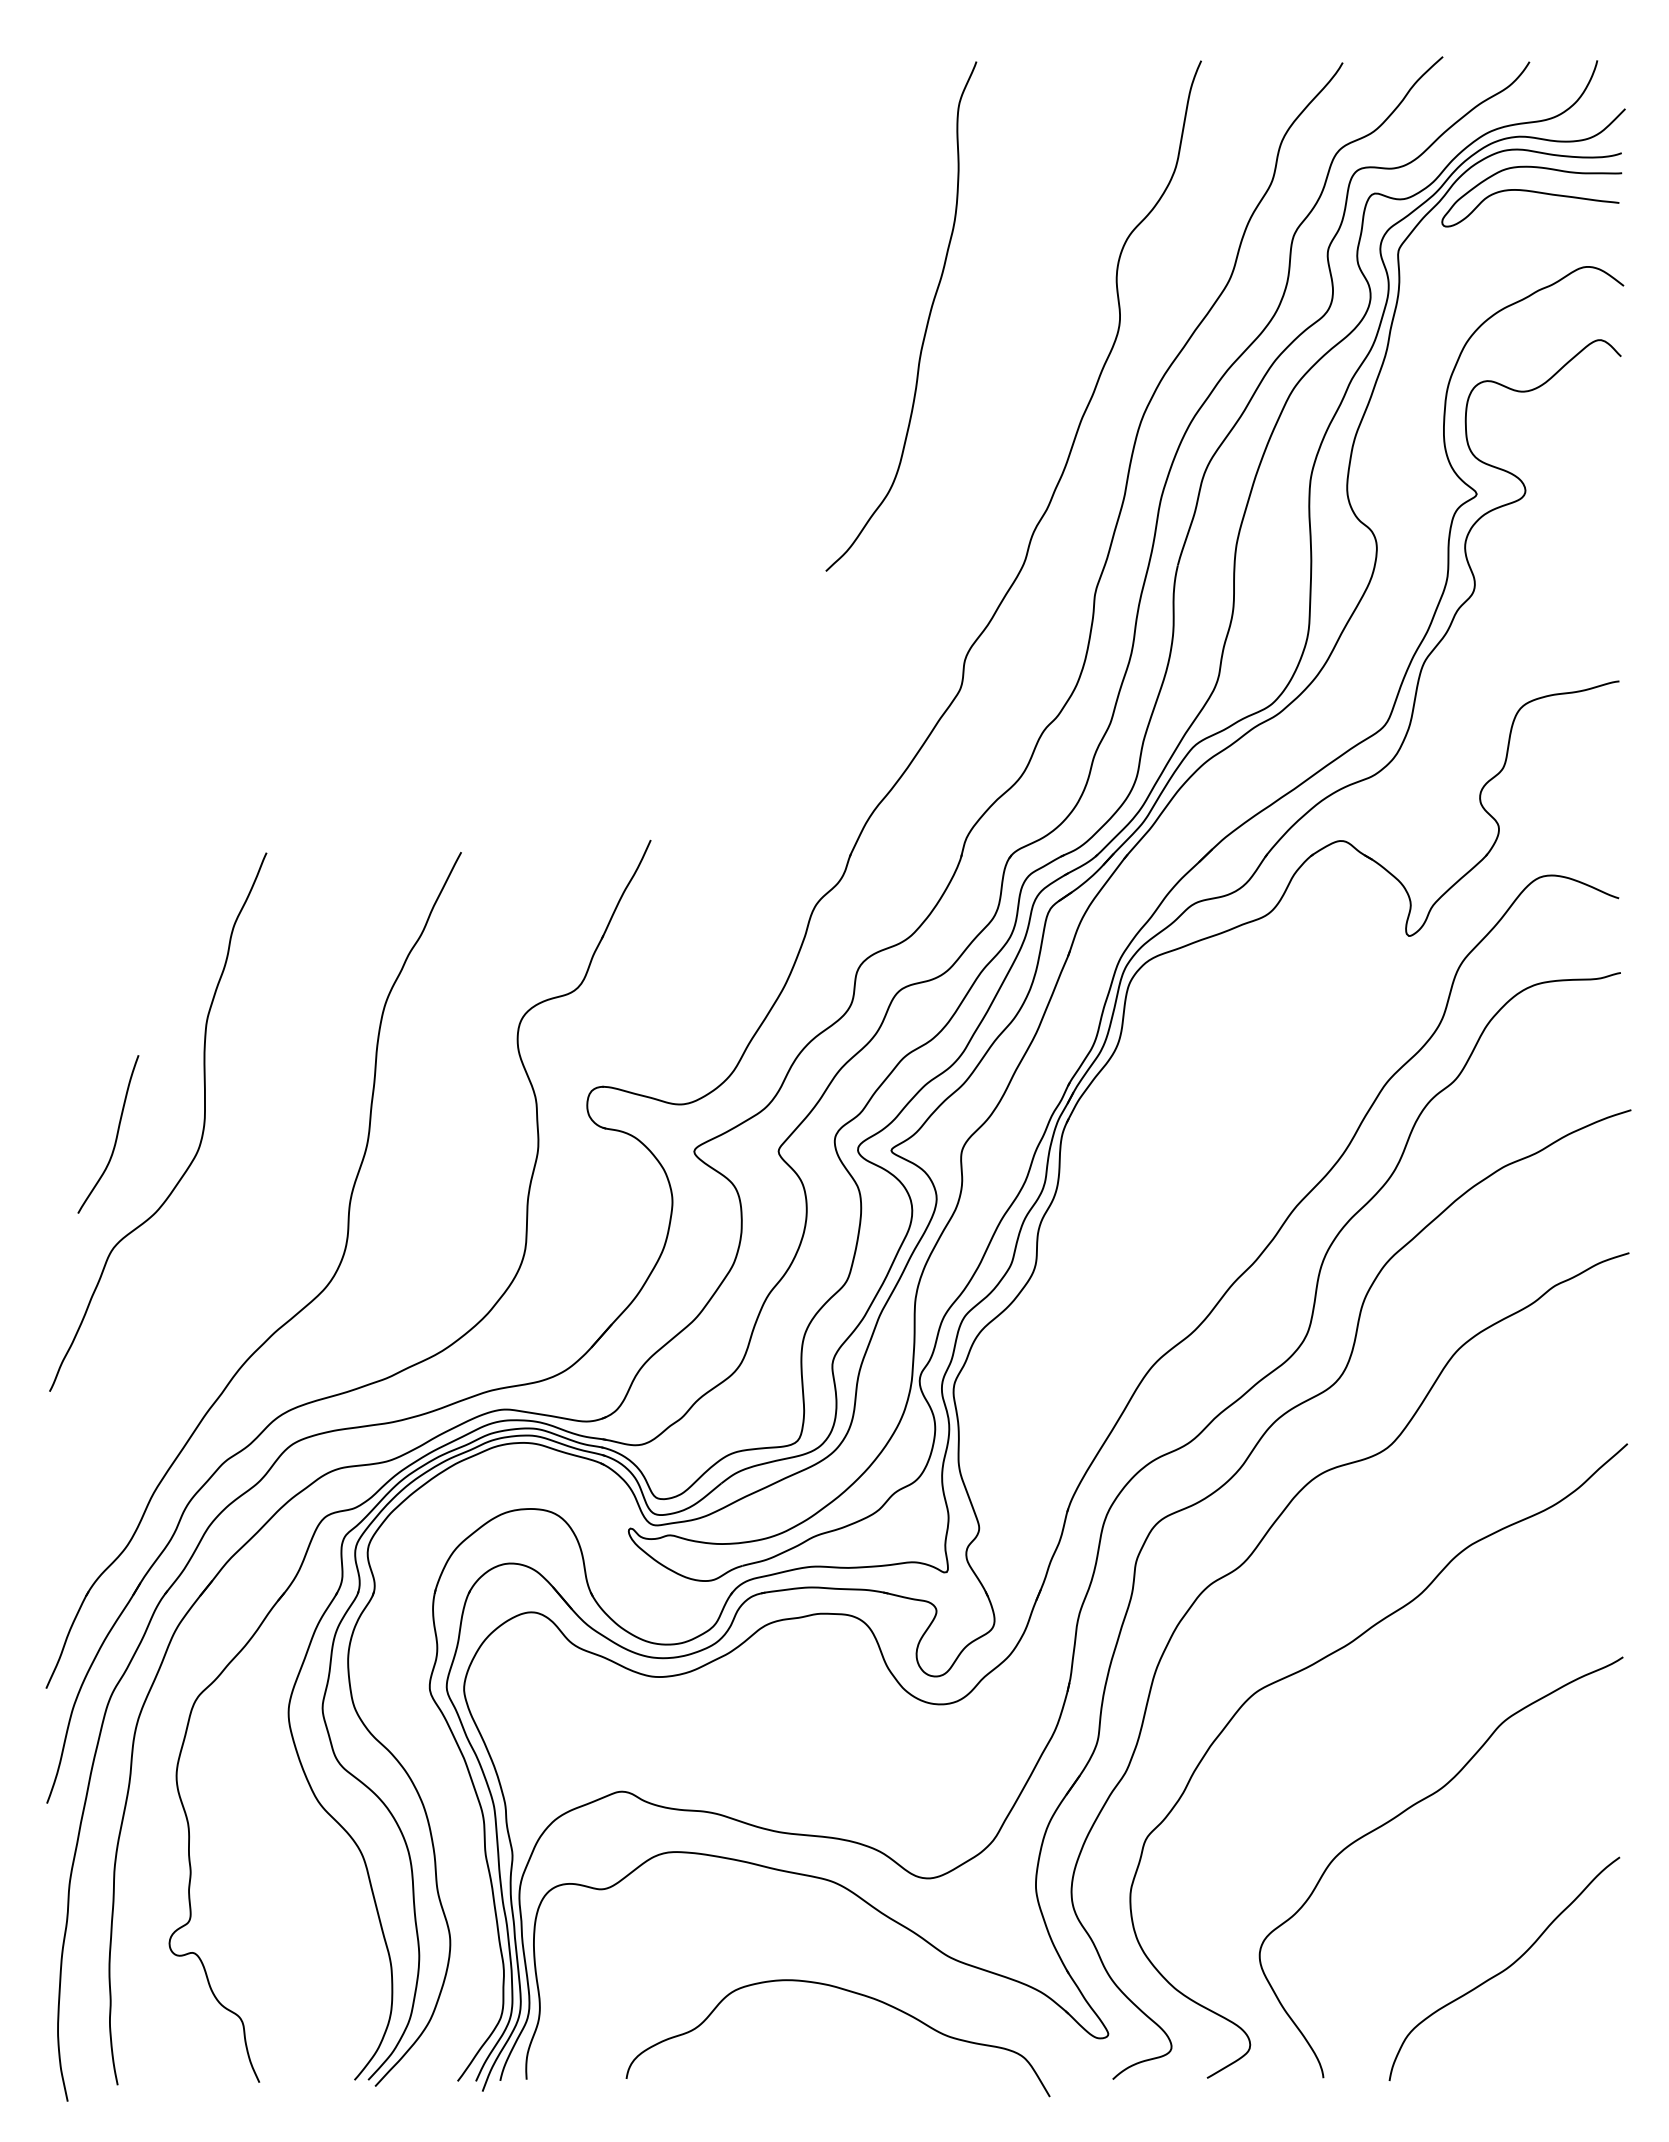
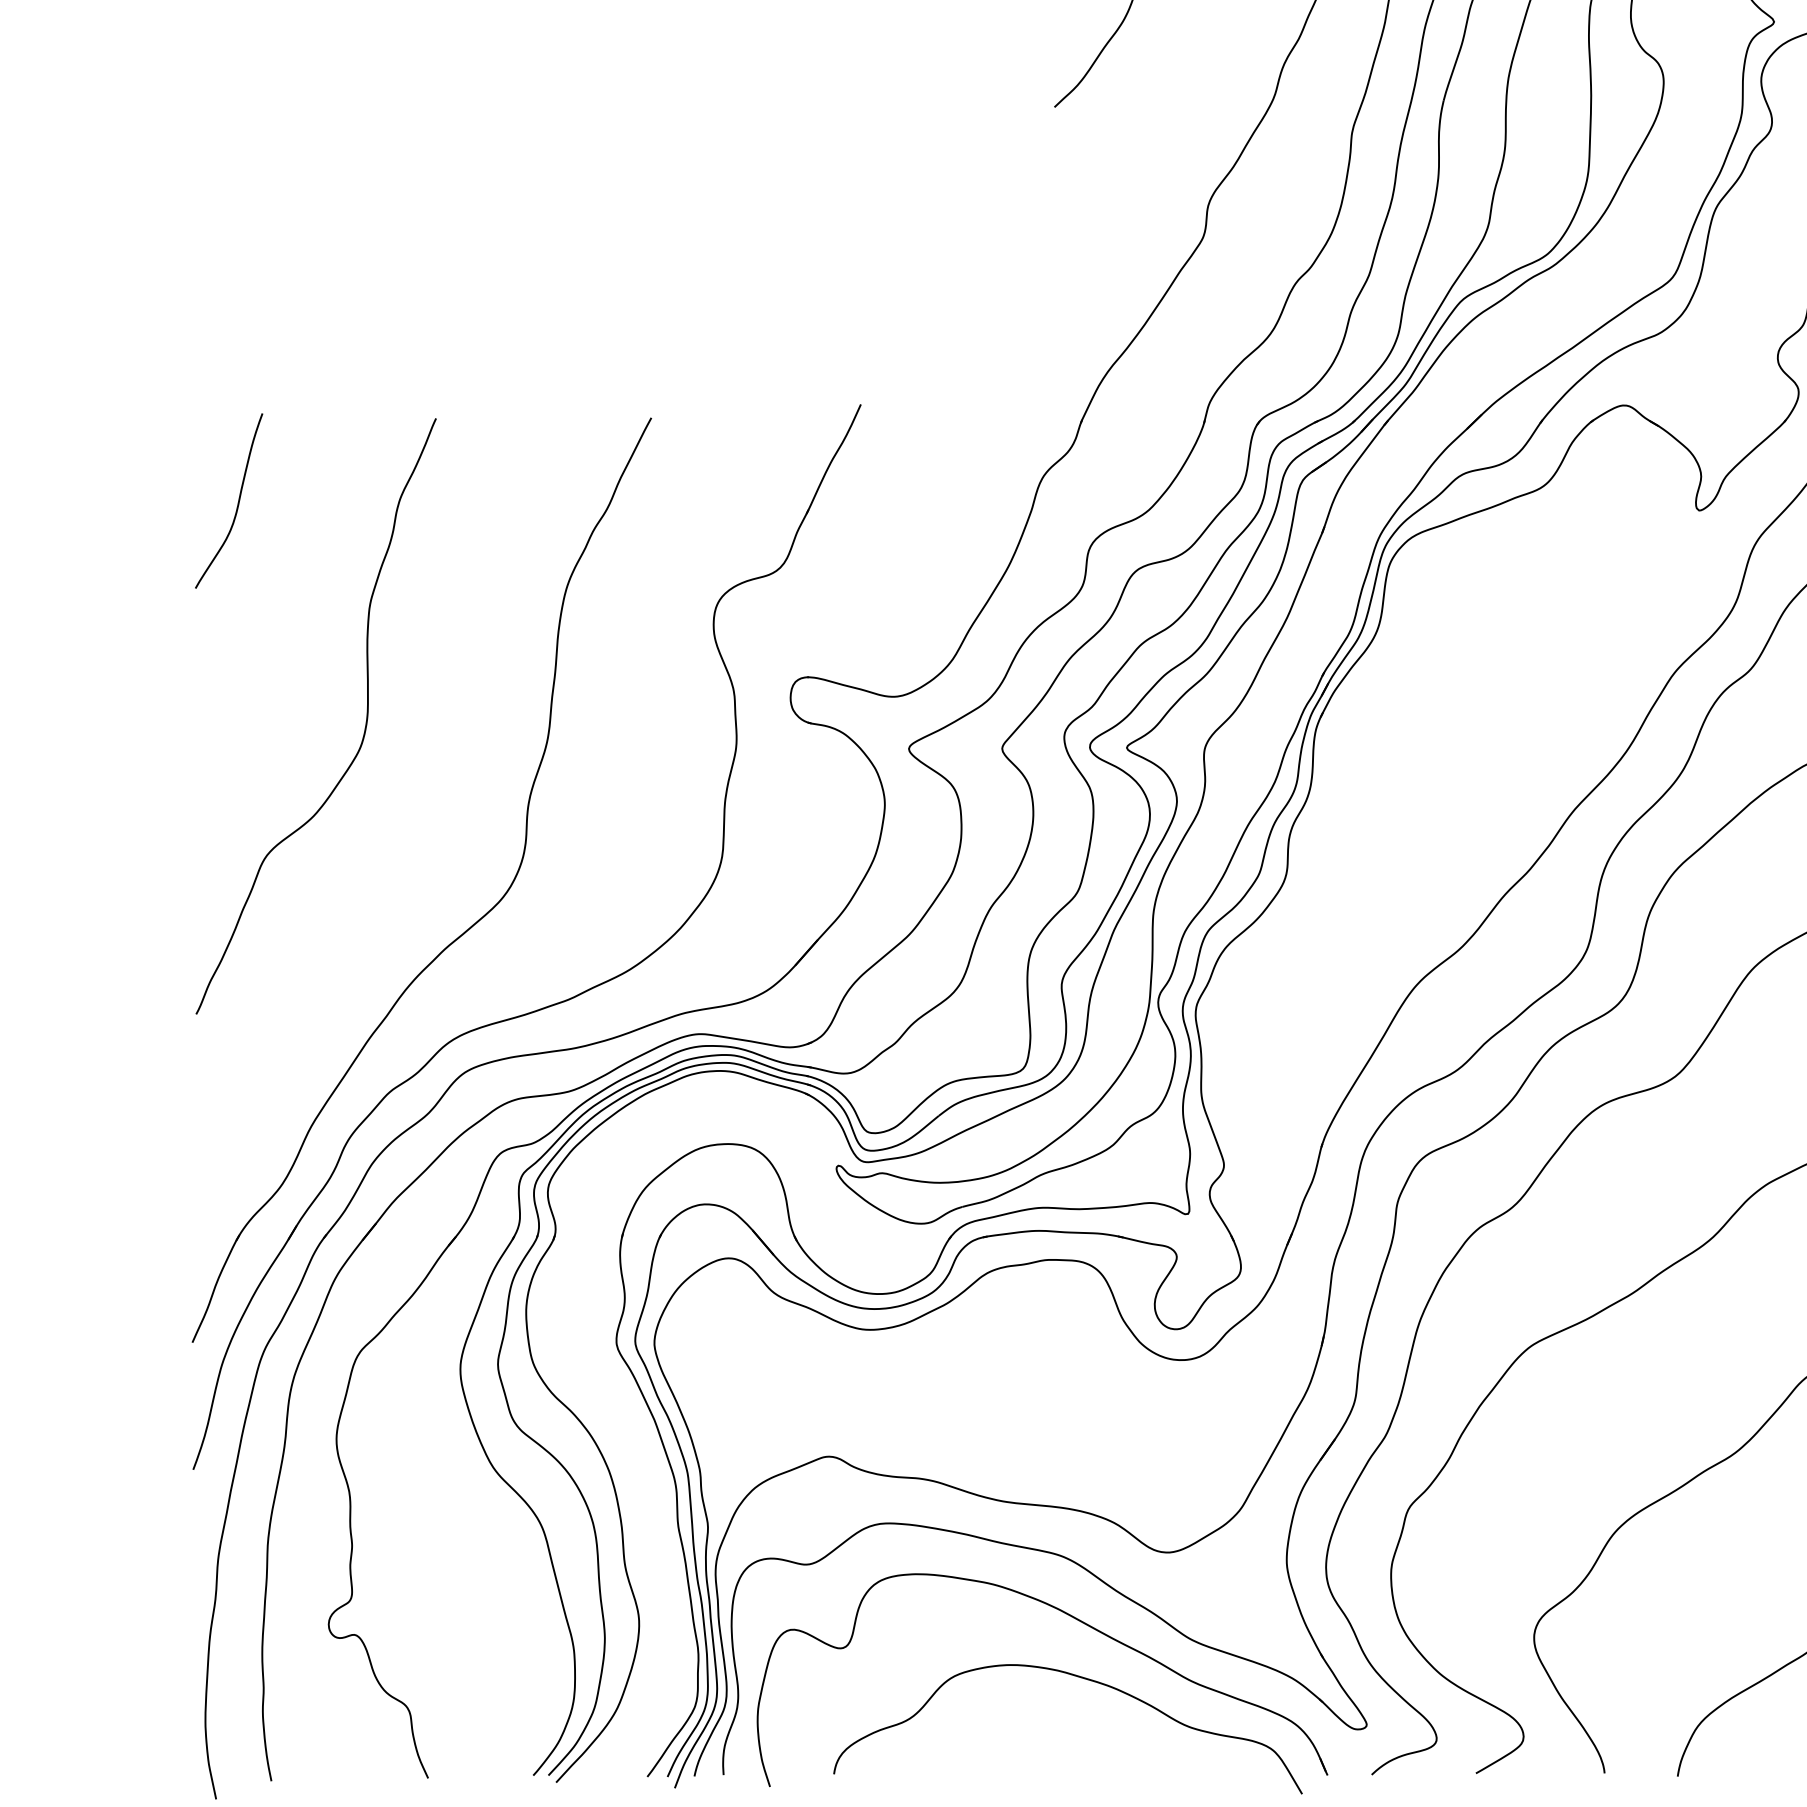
curve: (115, 1137) -> (236, 504), moved
part: (841, 1937) -> (1071, 1617), added

